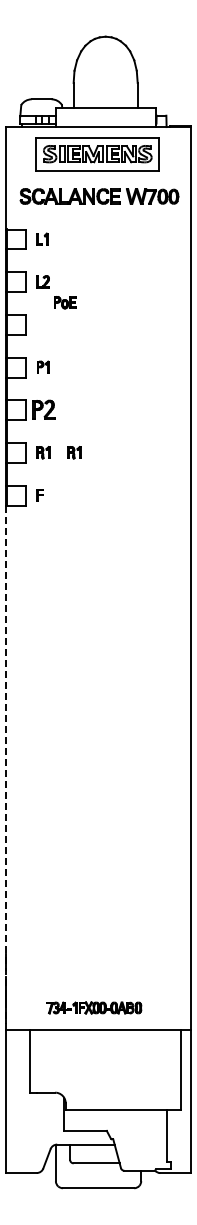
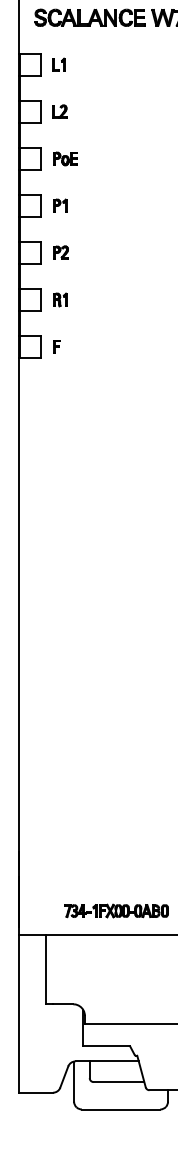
part: (65, 302) -> (65, 158), moved
part: (44, 409) -> (61, 252), size x0.62
part: (74, 452) -> (94, 299), removed
line: (6, 767) -> (19, 646), dashed -> solid

